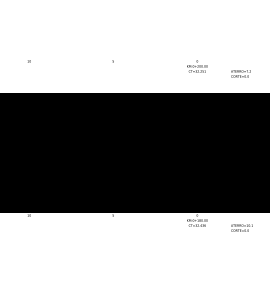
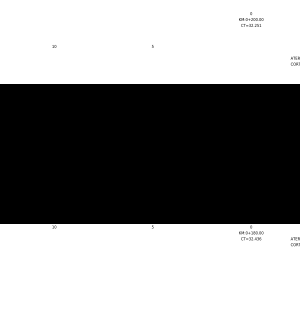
text: (197, 66) -> (251, 19), moved

